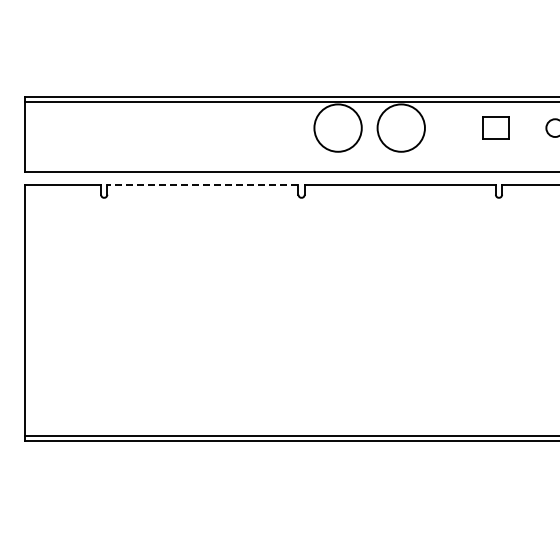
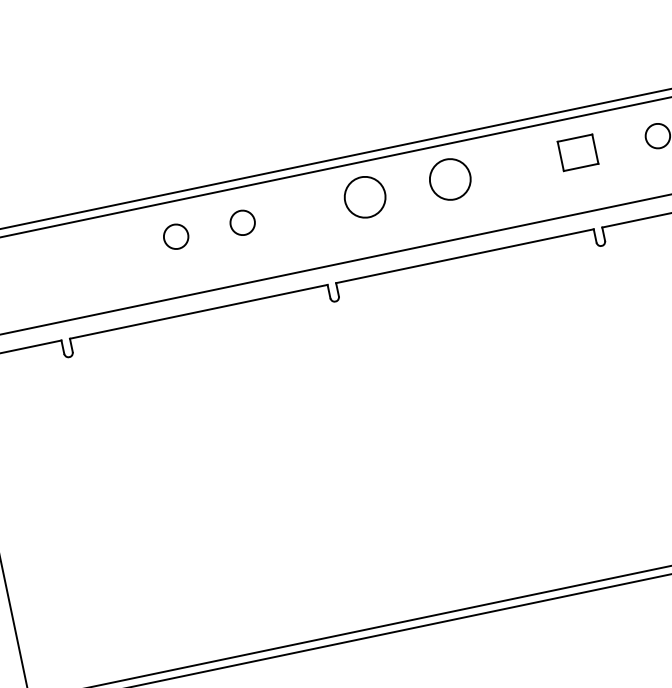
circle: (197, 127) -> (175, 236), added
circle: (247, 127) -> (242, 221), added
circle: (337, 127) -> (364, 196), size x0.62
circle: (401, 127) -> (450, 178), size x0.62
line: (202, 184) -> (198, 311), dashed -> solid

